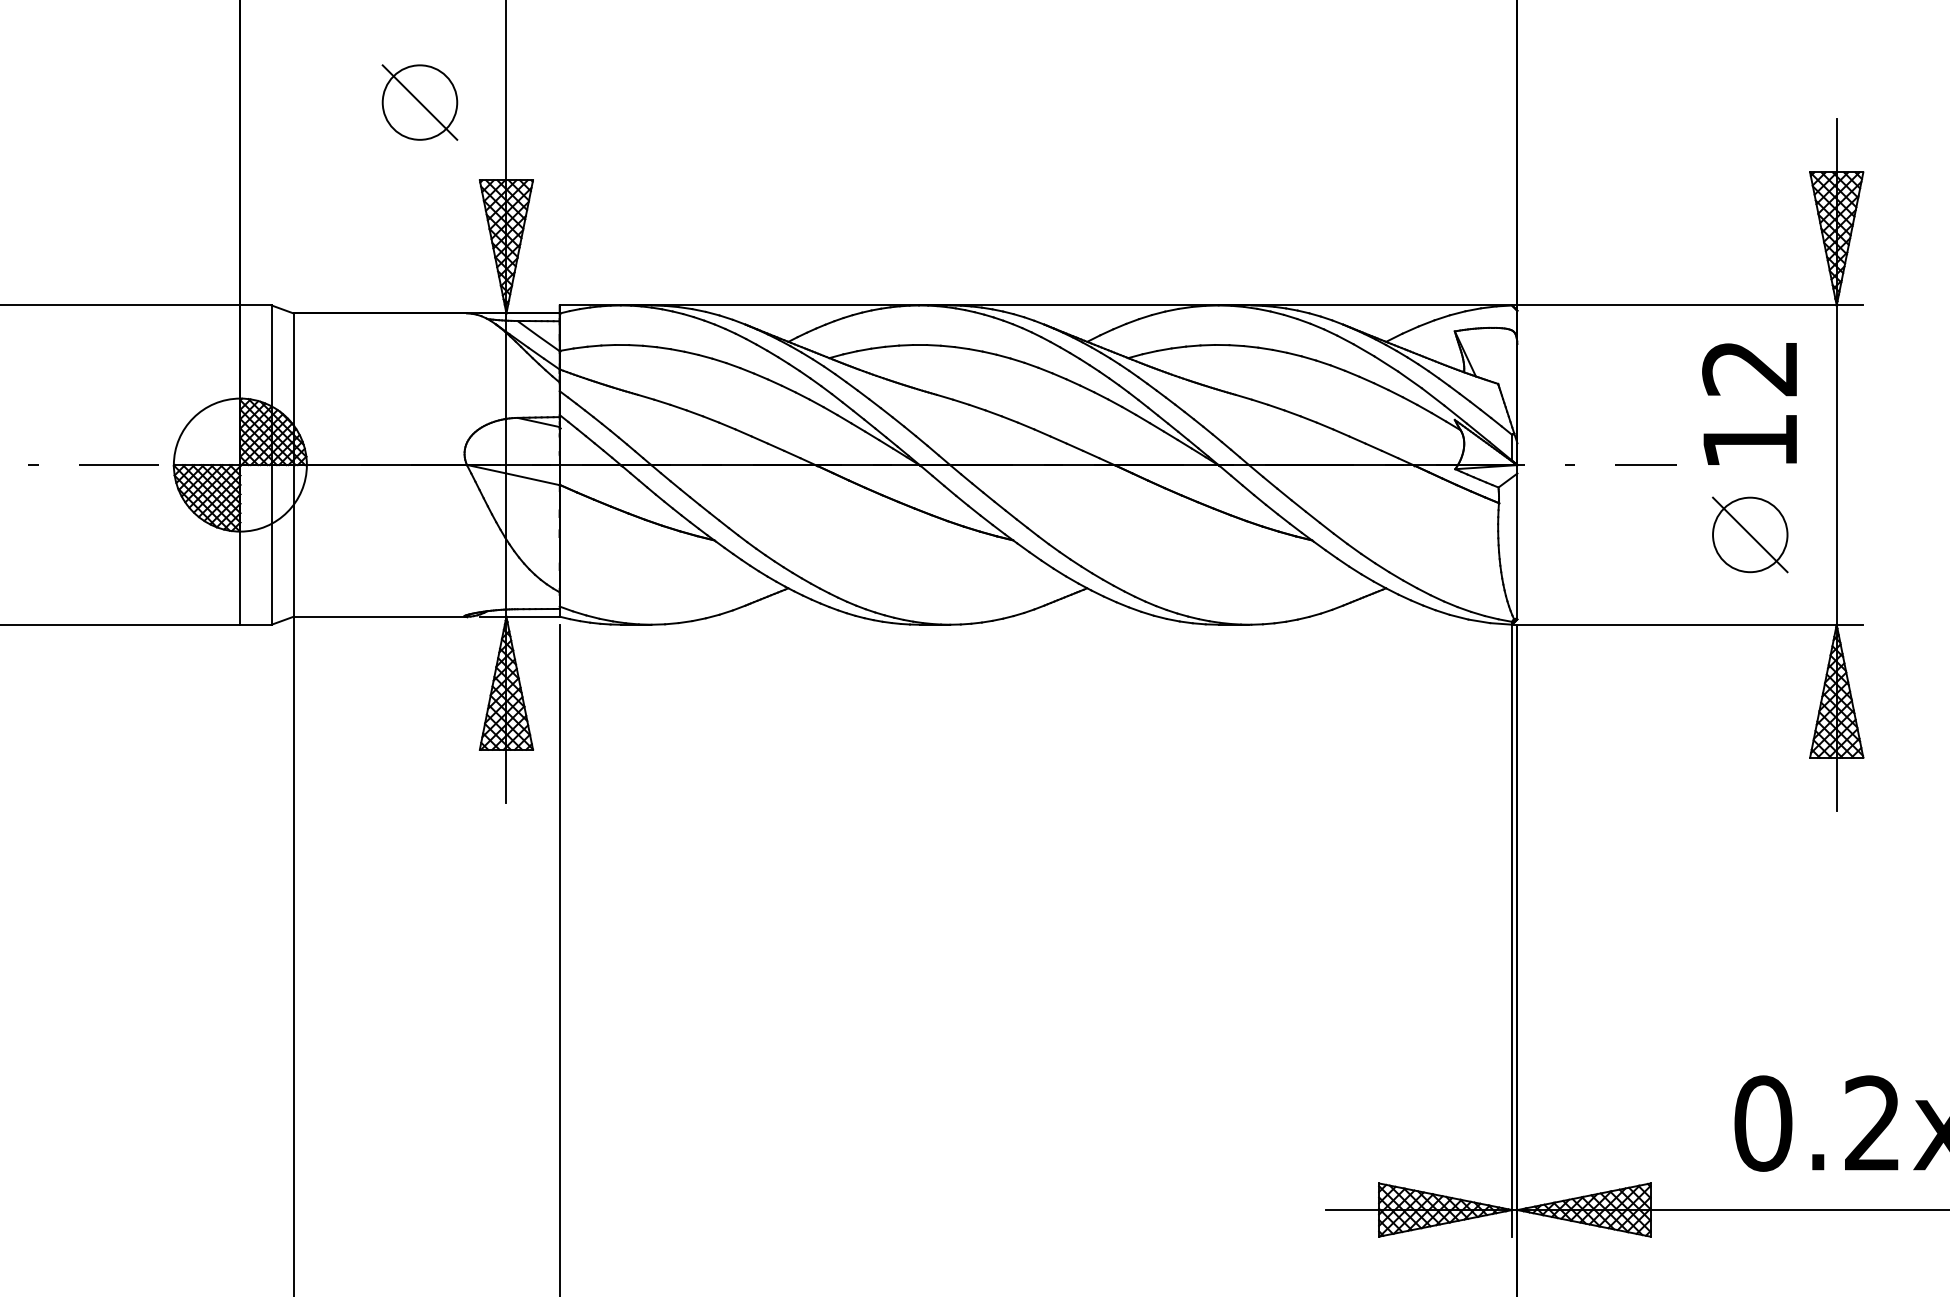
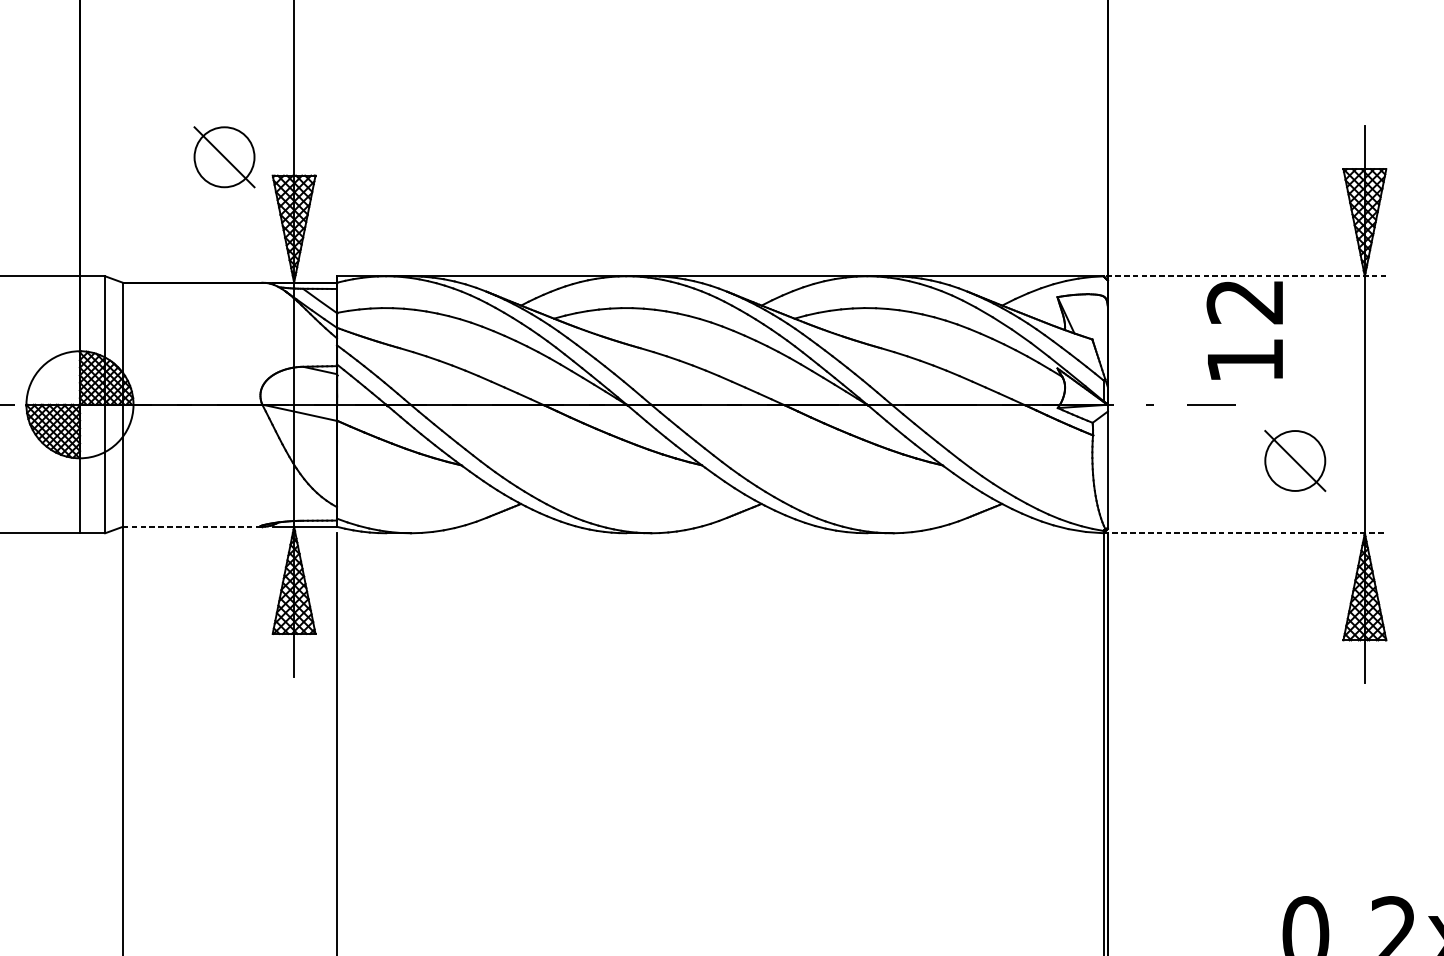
part: (419, 102) -> (224, 157), moved
line: (1687, 305) -> (1244, 276), solid -> dashed
text: (1749, 403) -> (1244, 330), moved
line: (380, 616) -> (192, 526), solid -> dashed
line: (1687, 624) -> (1244, 533), solid -> dashed

